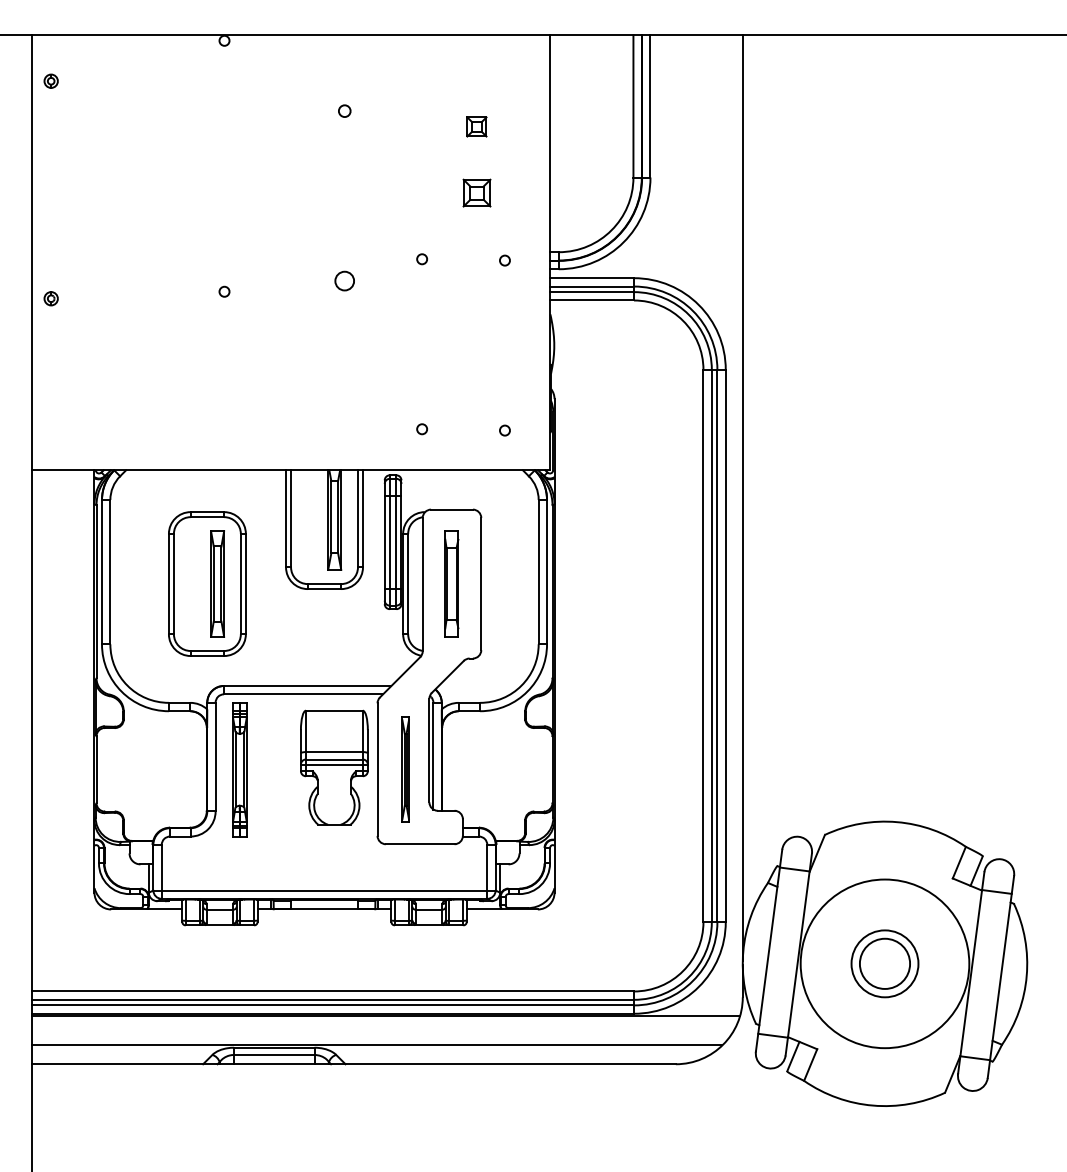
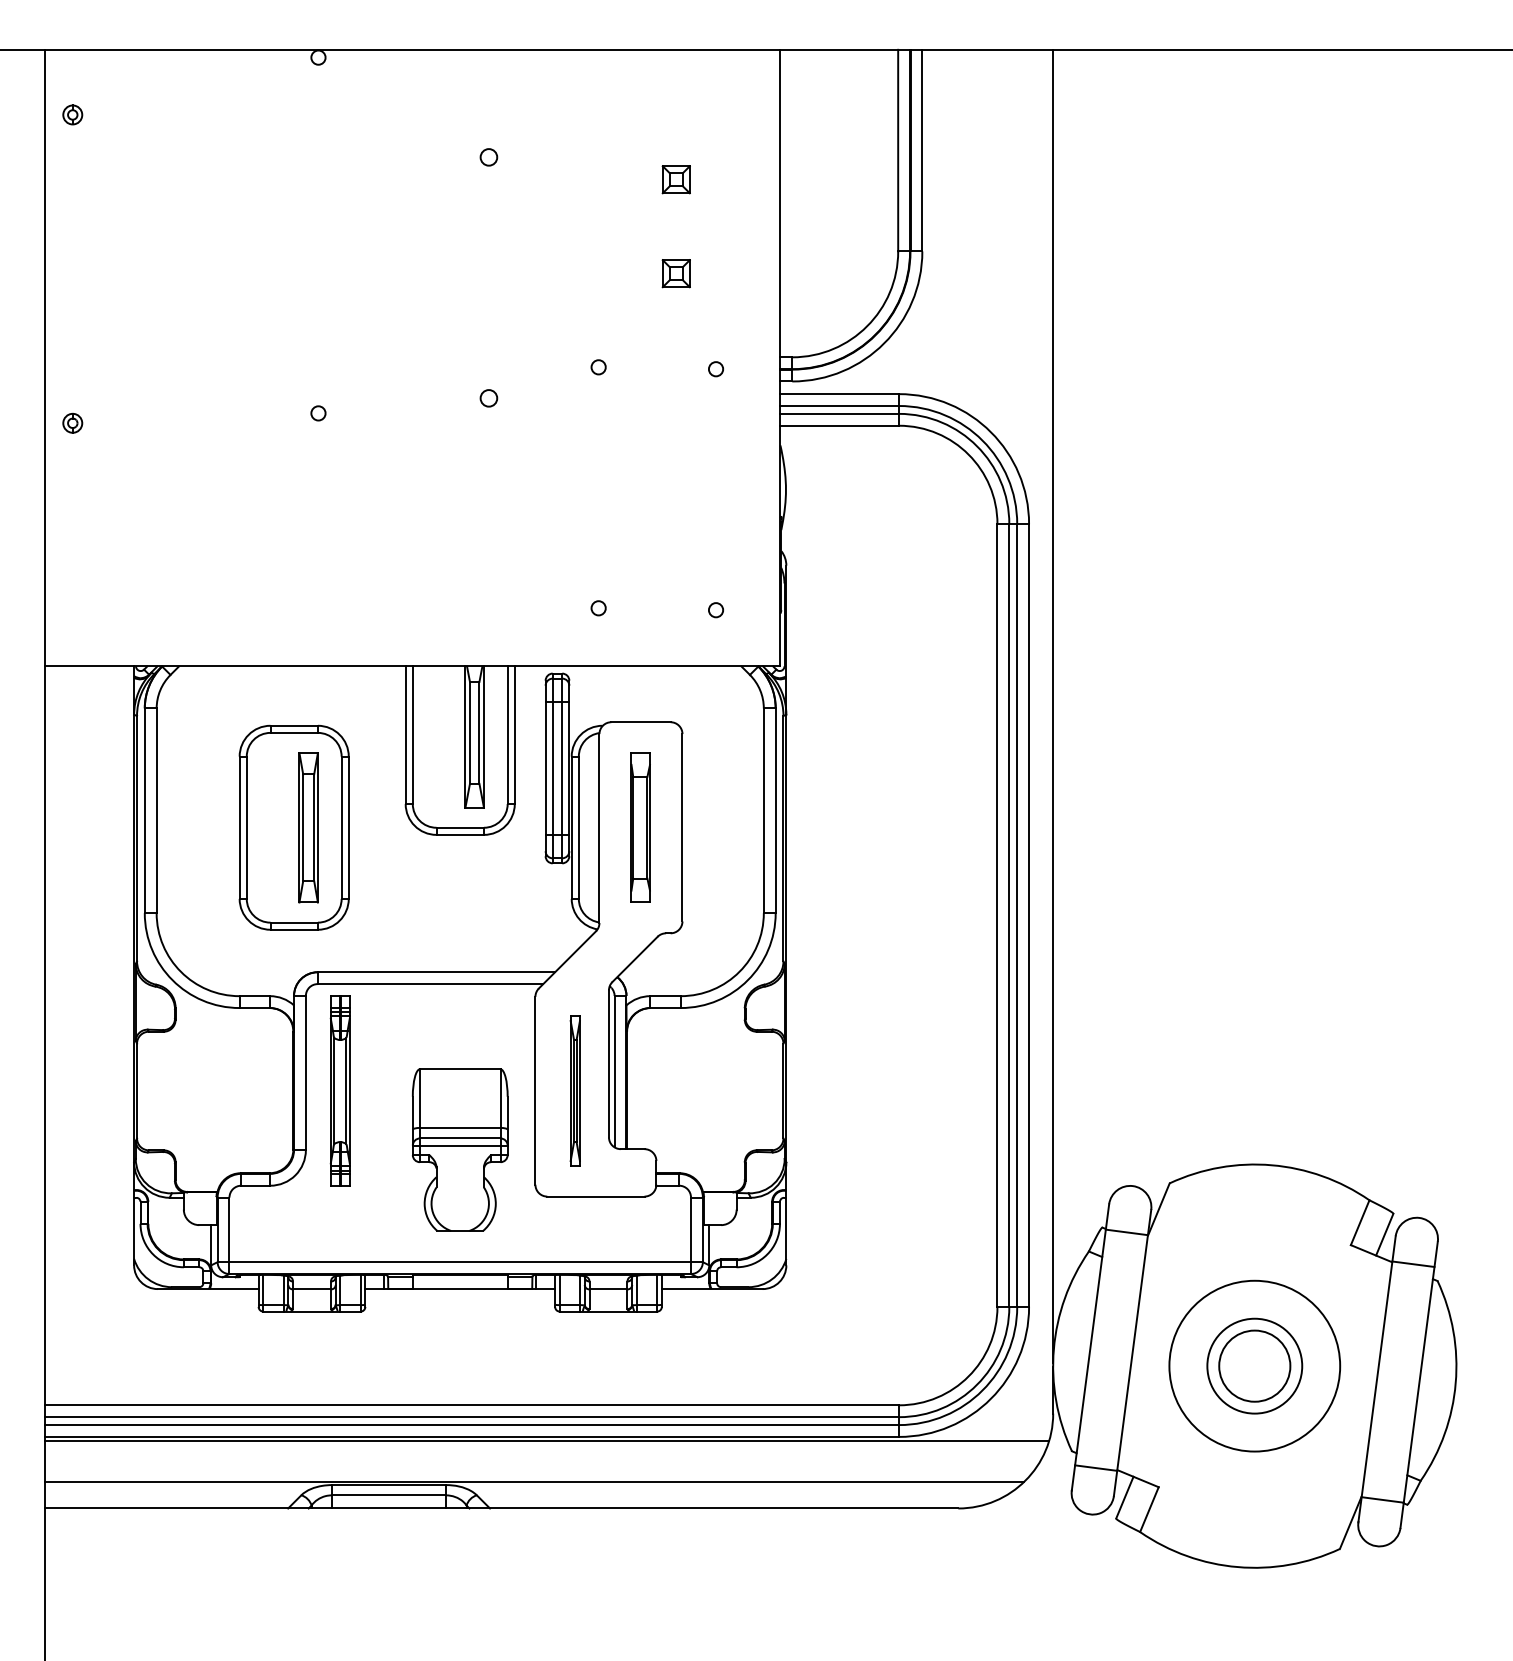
part: (476, 193) -> (675, 273), size x0.71
circle: (344, 281) -> (488, 398), size x0.62
part: (333, 767) -> (459, 1149), moved
circle: (884, 963) -> (1254, 1365), size x0.71

